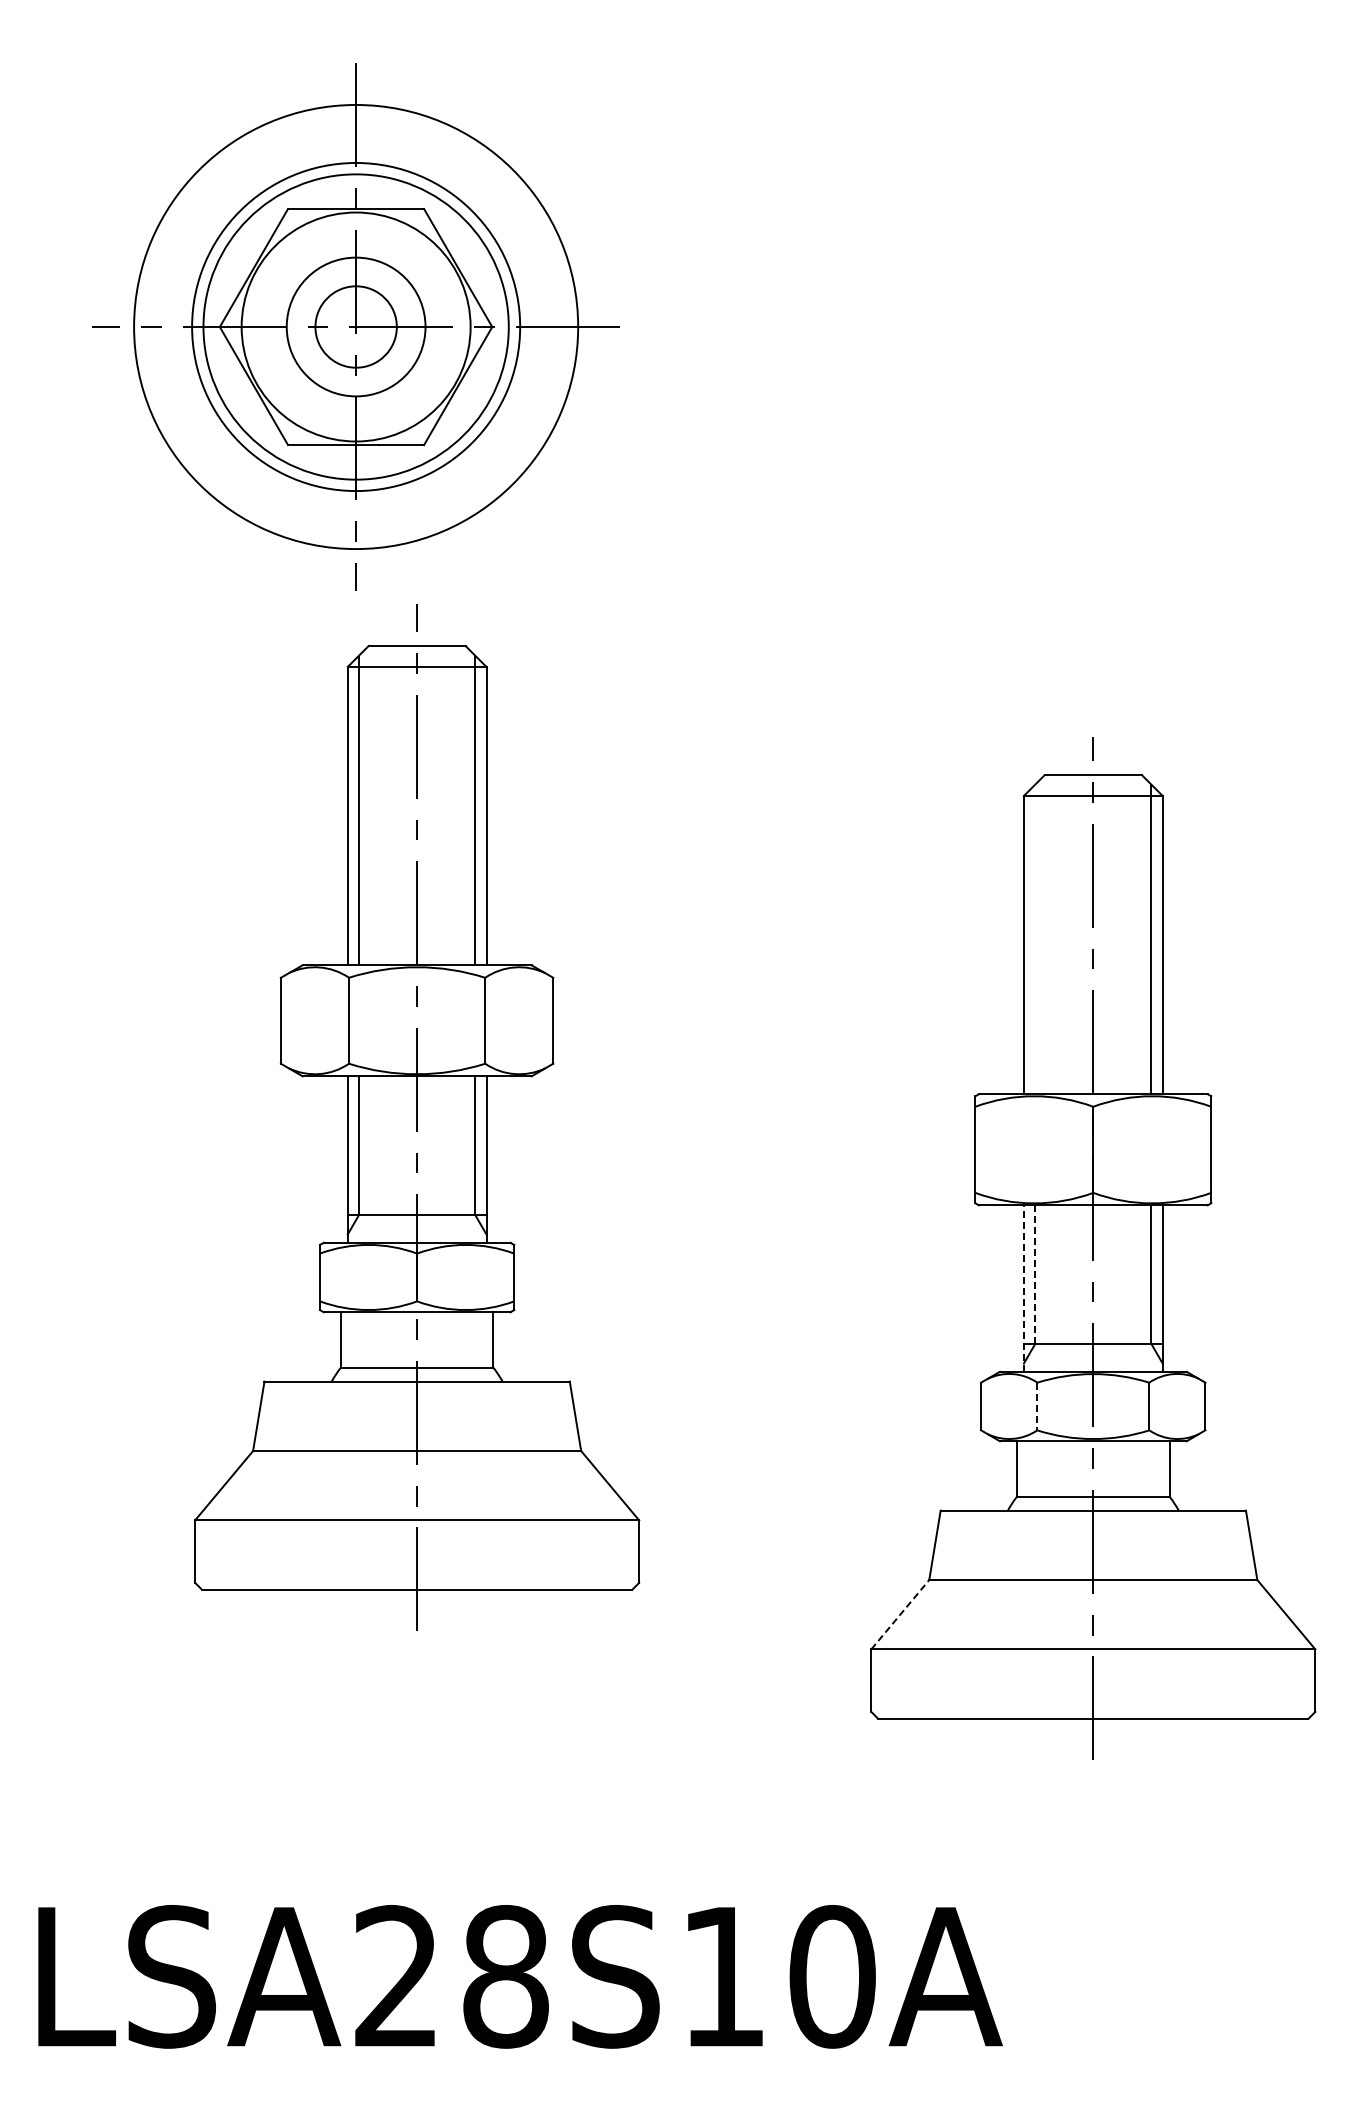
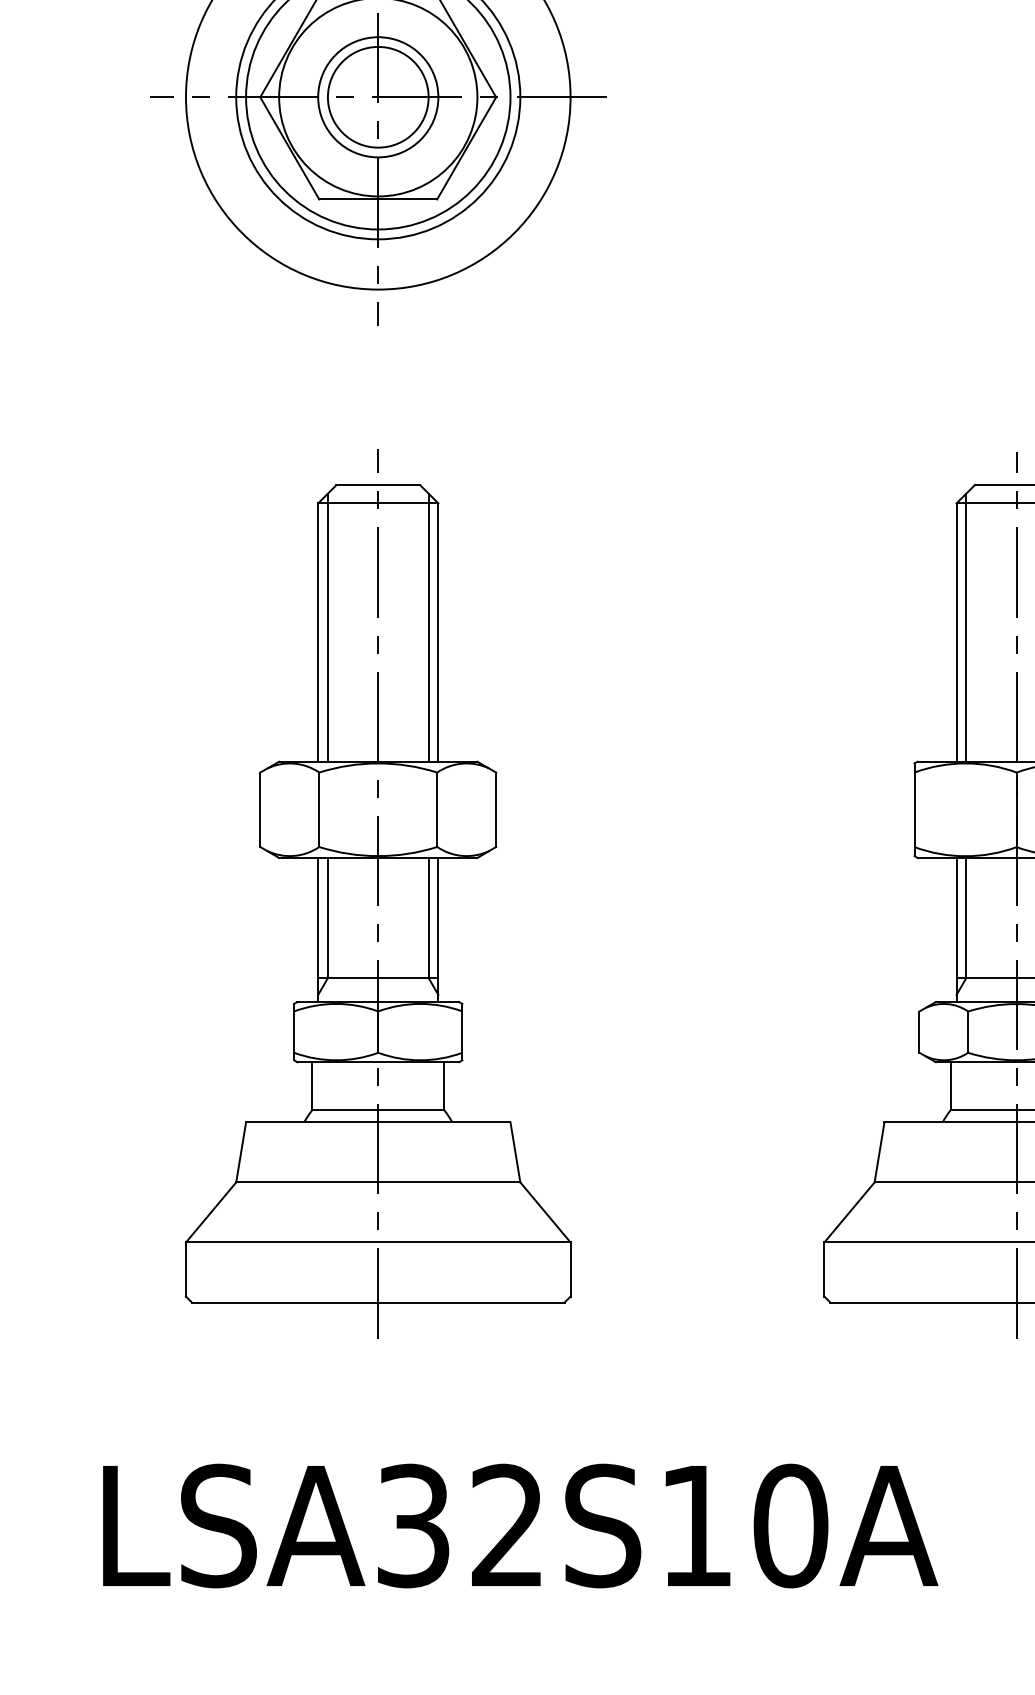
circle: (355, 326) -> (377, 96), size x1.43
line: (1035, 939) -> (966, 627), added
part: (417, 1117) -> (378, 893), moved
line: (1035, 1274) -> (966, 917), dashed -> solid
line: (1023, 1288) -> (956, 929), dashed -> solid
line: (1037, 1406) -> (968, 1032), dashed -> solid
line: (900, 1614) -> (849, 1212), dashed -> solid
text: (451, 1976) -> (460, 1525), LSA28S10A -> LSA32S10A

